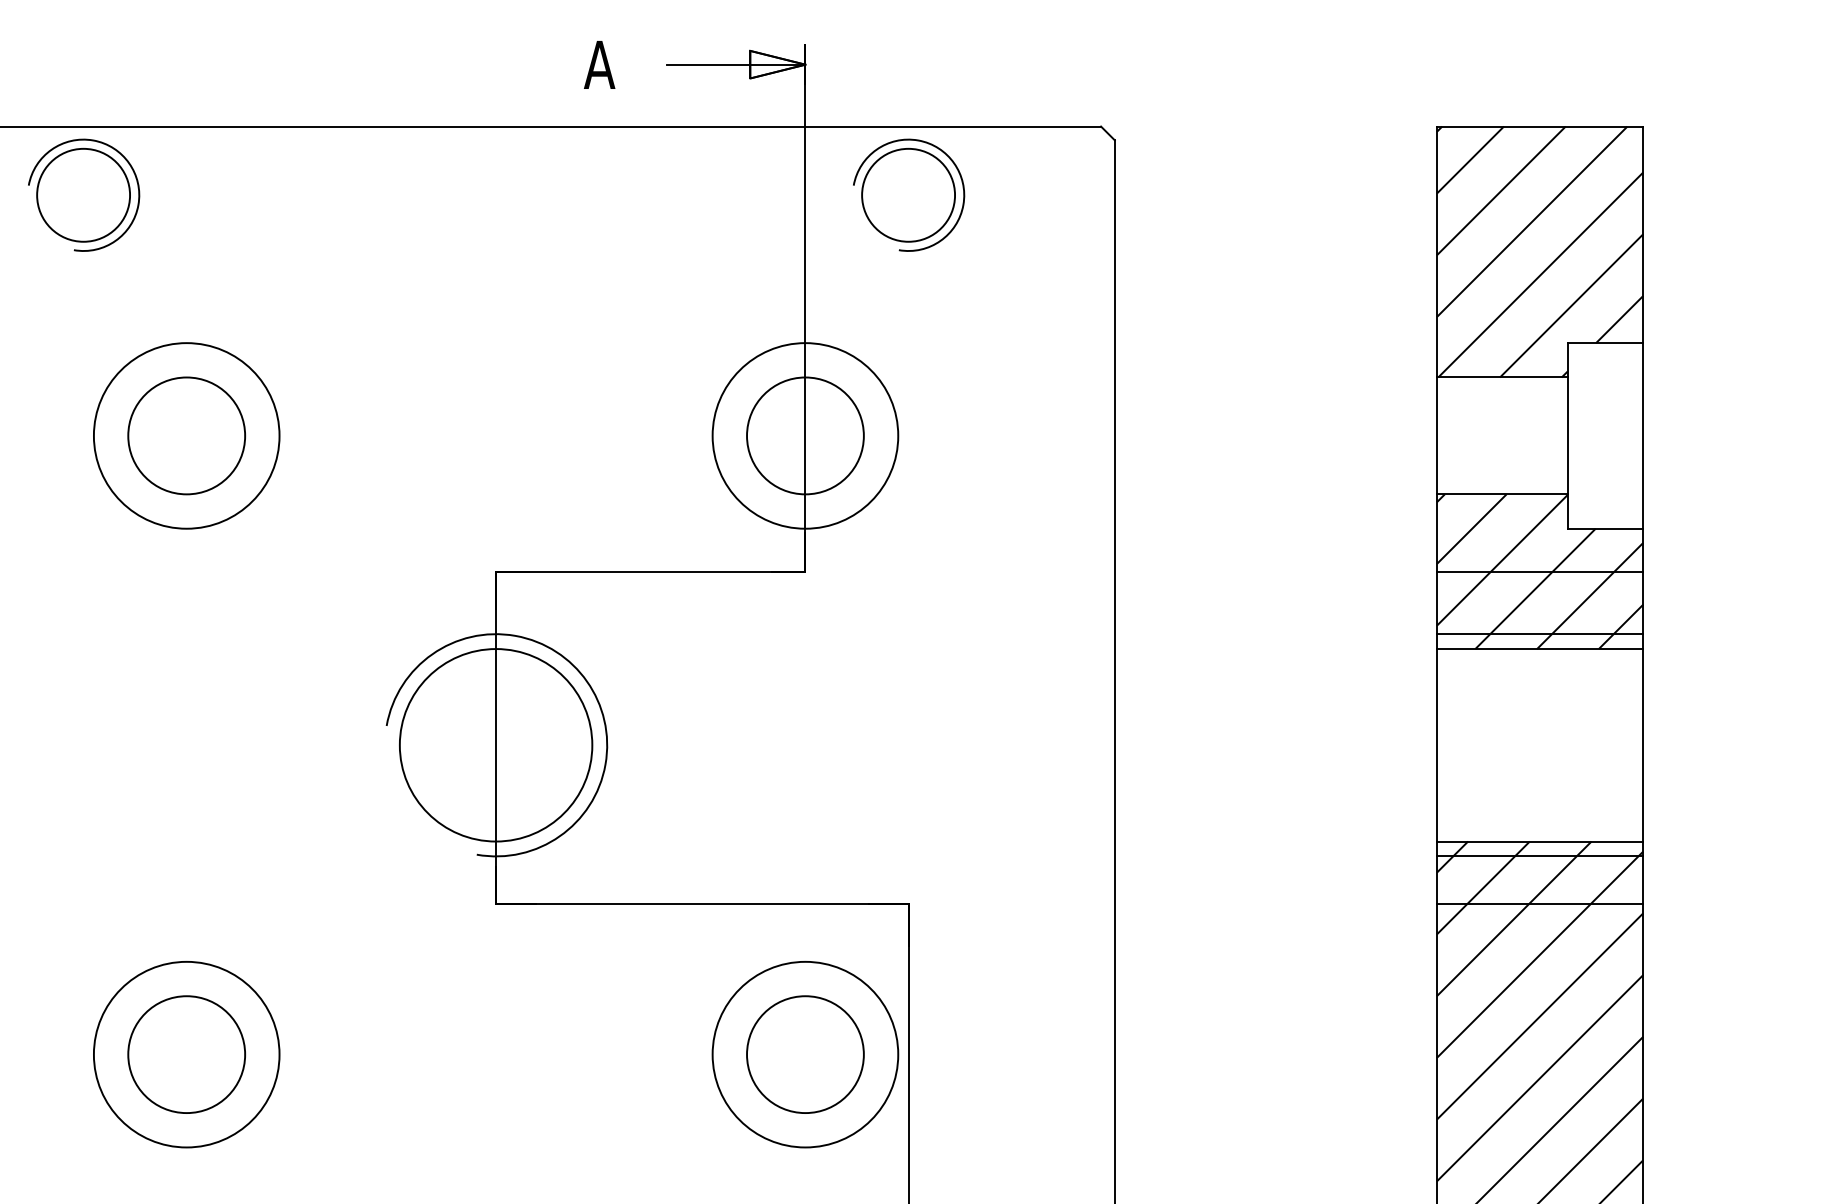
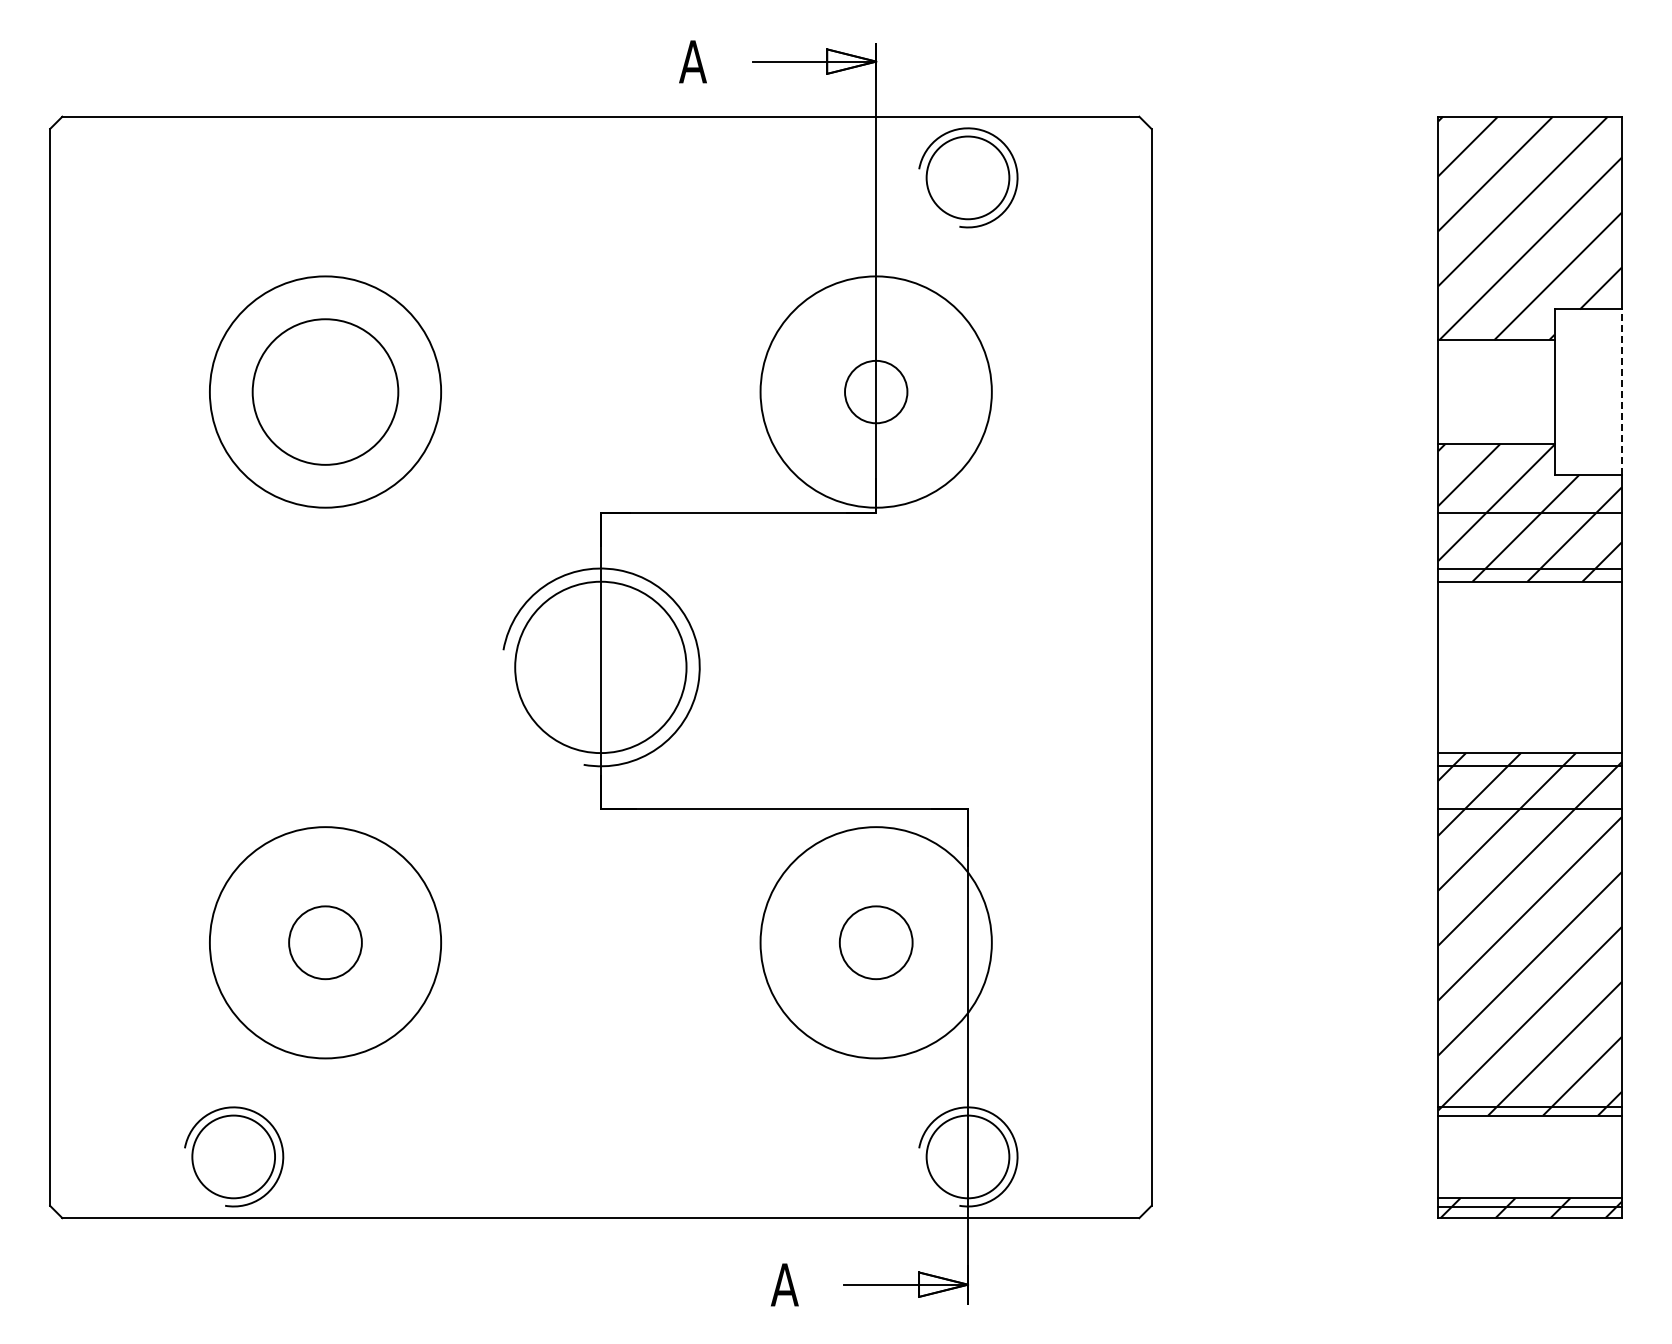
part: (84, 194) -> (234, 177), removed
circle: (186, 435) -> (325, 391), size x1.4
circle: (804, 435) -> (875, 391), size x1.4
circle: (186, 436) -> (325, 392), size x1.4
circle: (805, 436) -> (876, 392), size x0.6
line: (1642, 436) -> (1621, 392), solid -> dashed
circle: (186, 1054) -> (325, 942), size x0.7
circle: (186, 1054) -> (325, 942), size x1.4
circle: (804, 1054) -> (875, 942), size x1.4
circle: (805, 1054) -> (876, 942), size x0.7

